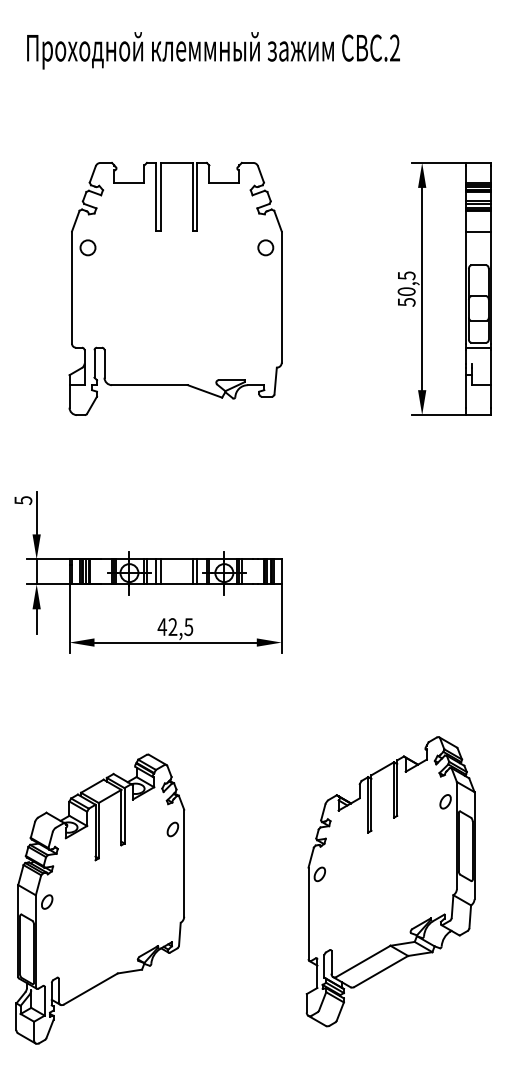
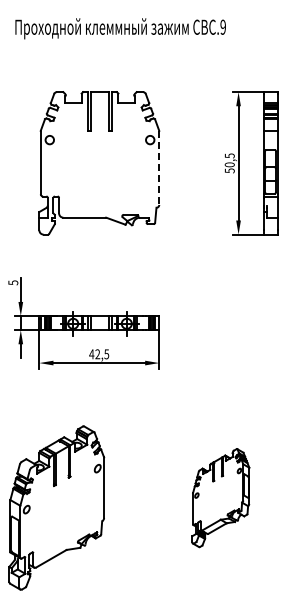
text: (393, 48) -> (222, 27), CBC.2 -> CBC.9
line: (282, 298) -> (159, 168), solid -> dashed
part: (390, 880) -> (220, 497), size x0.6

